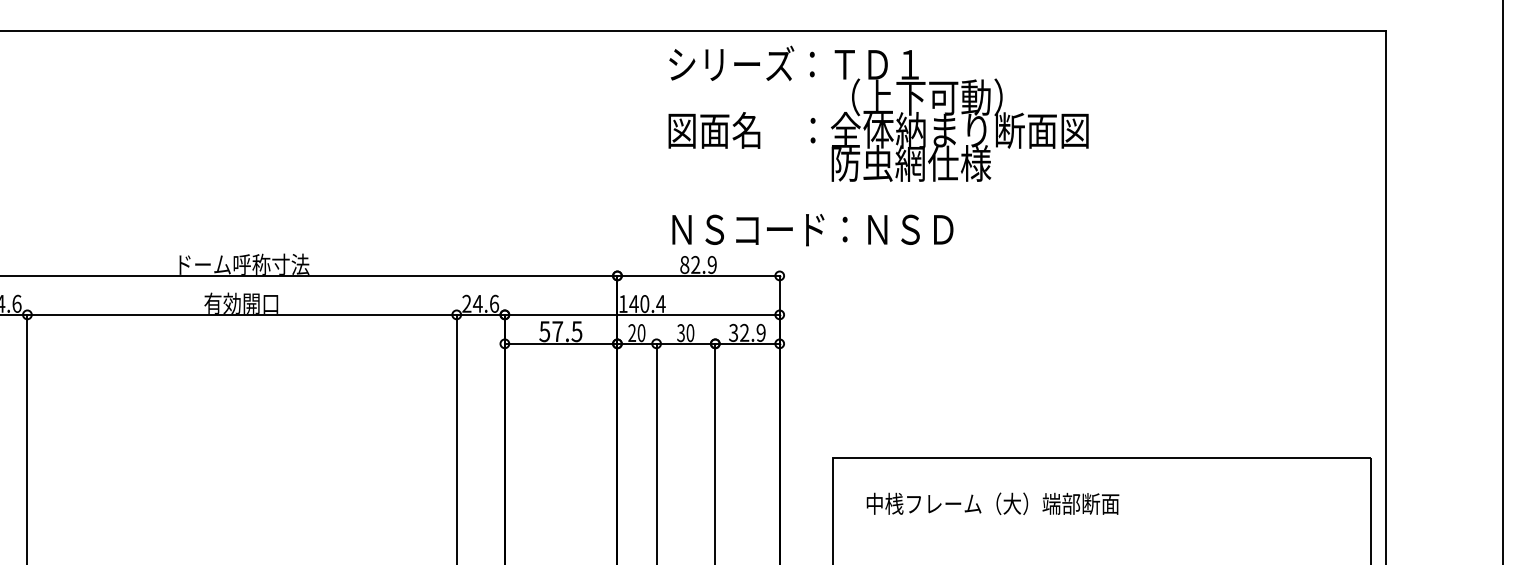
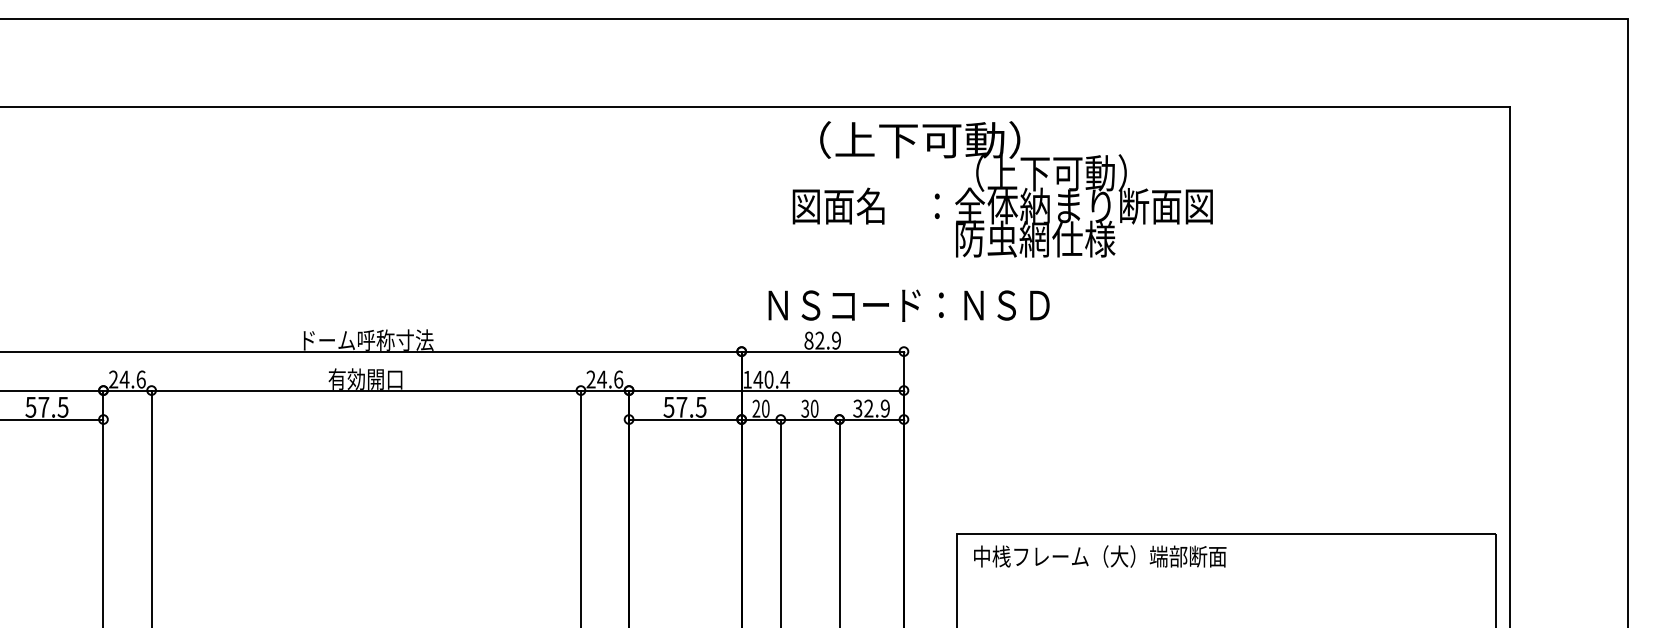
text: (793, 63) -> (917, 139), シリーズ：ＴＤ１ -> （上下可動）
text: (812, 229) -> (908, 305), moved
text: (993, 503) -> (1100, 556), moved

